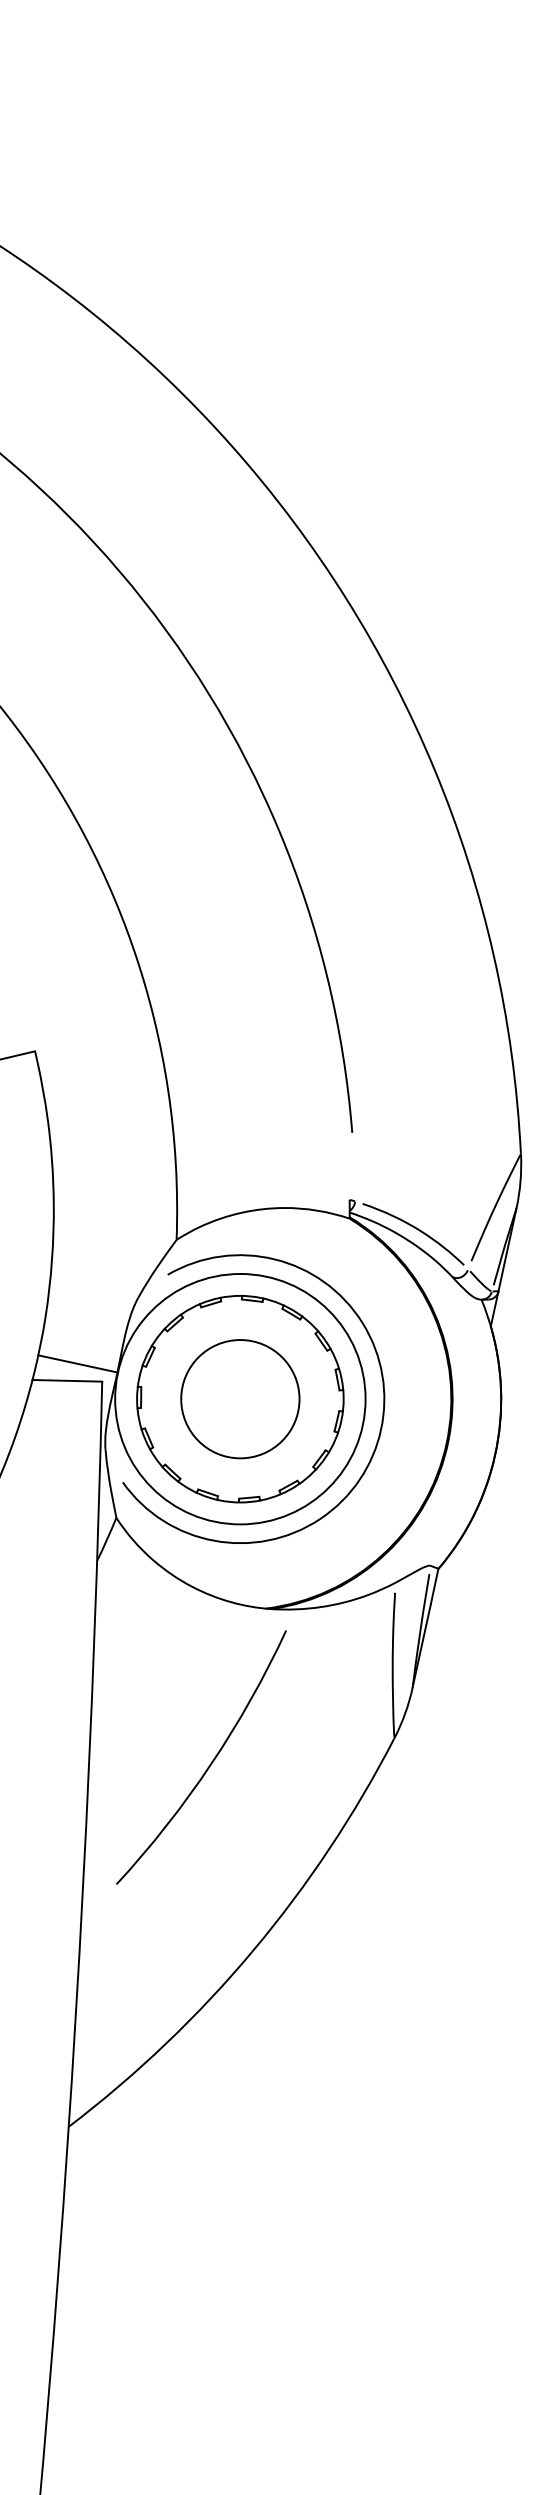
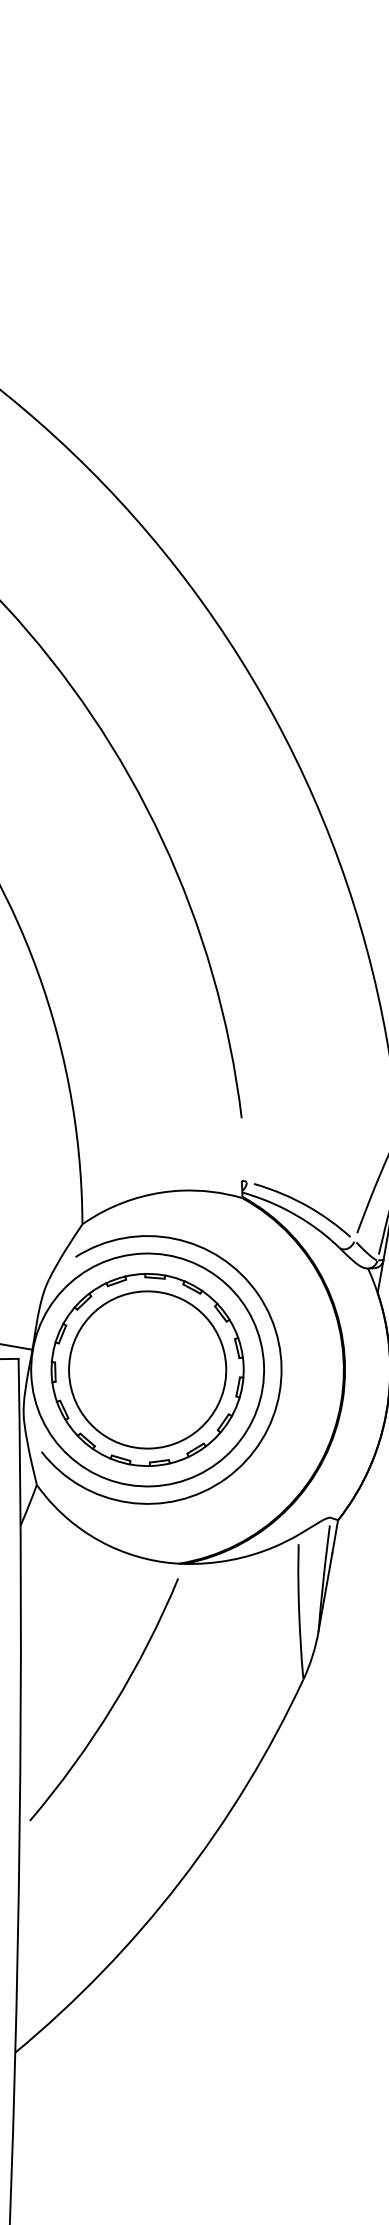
circle: (239, 1398) -> (146, 1369), size x1.43
arc: (209, 1764) -> (111, 1705), moved

